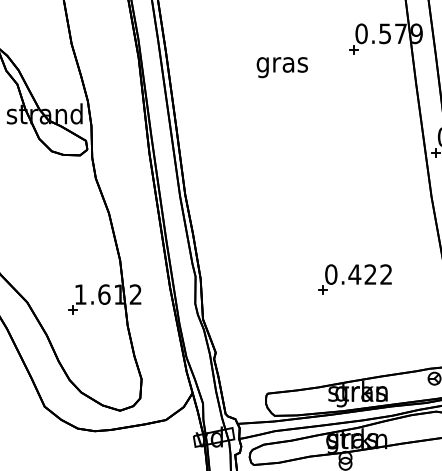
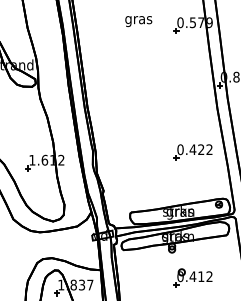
text: (281, 67) -> (138, 21), moved
part: (353, 279) -> (192, 152), moved

